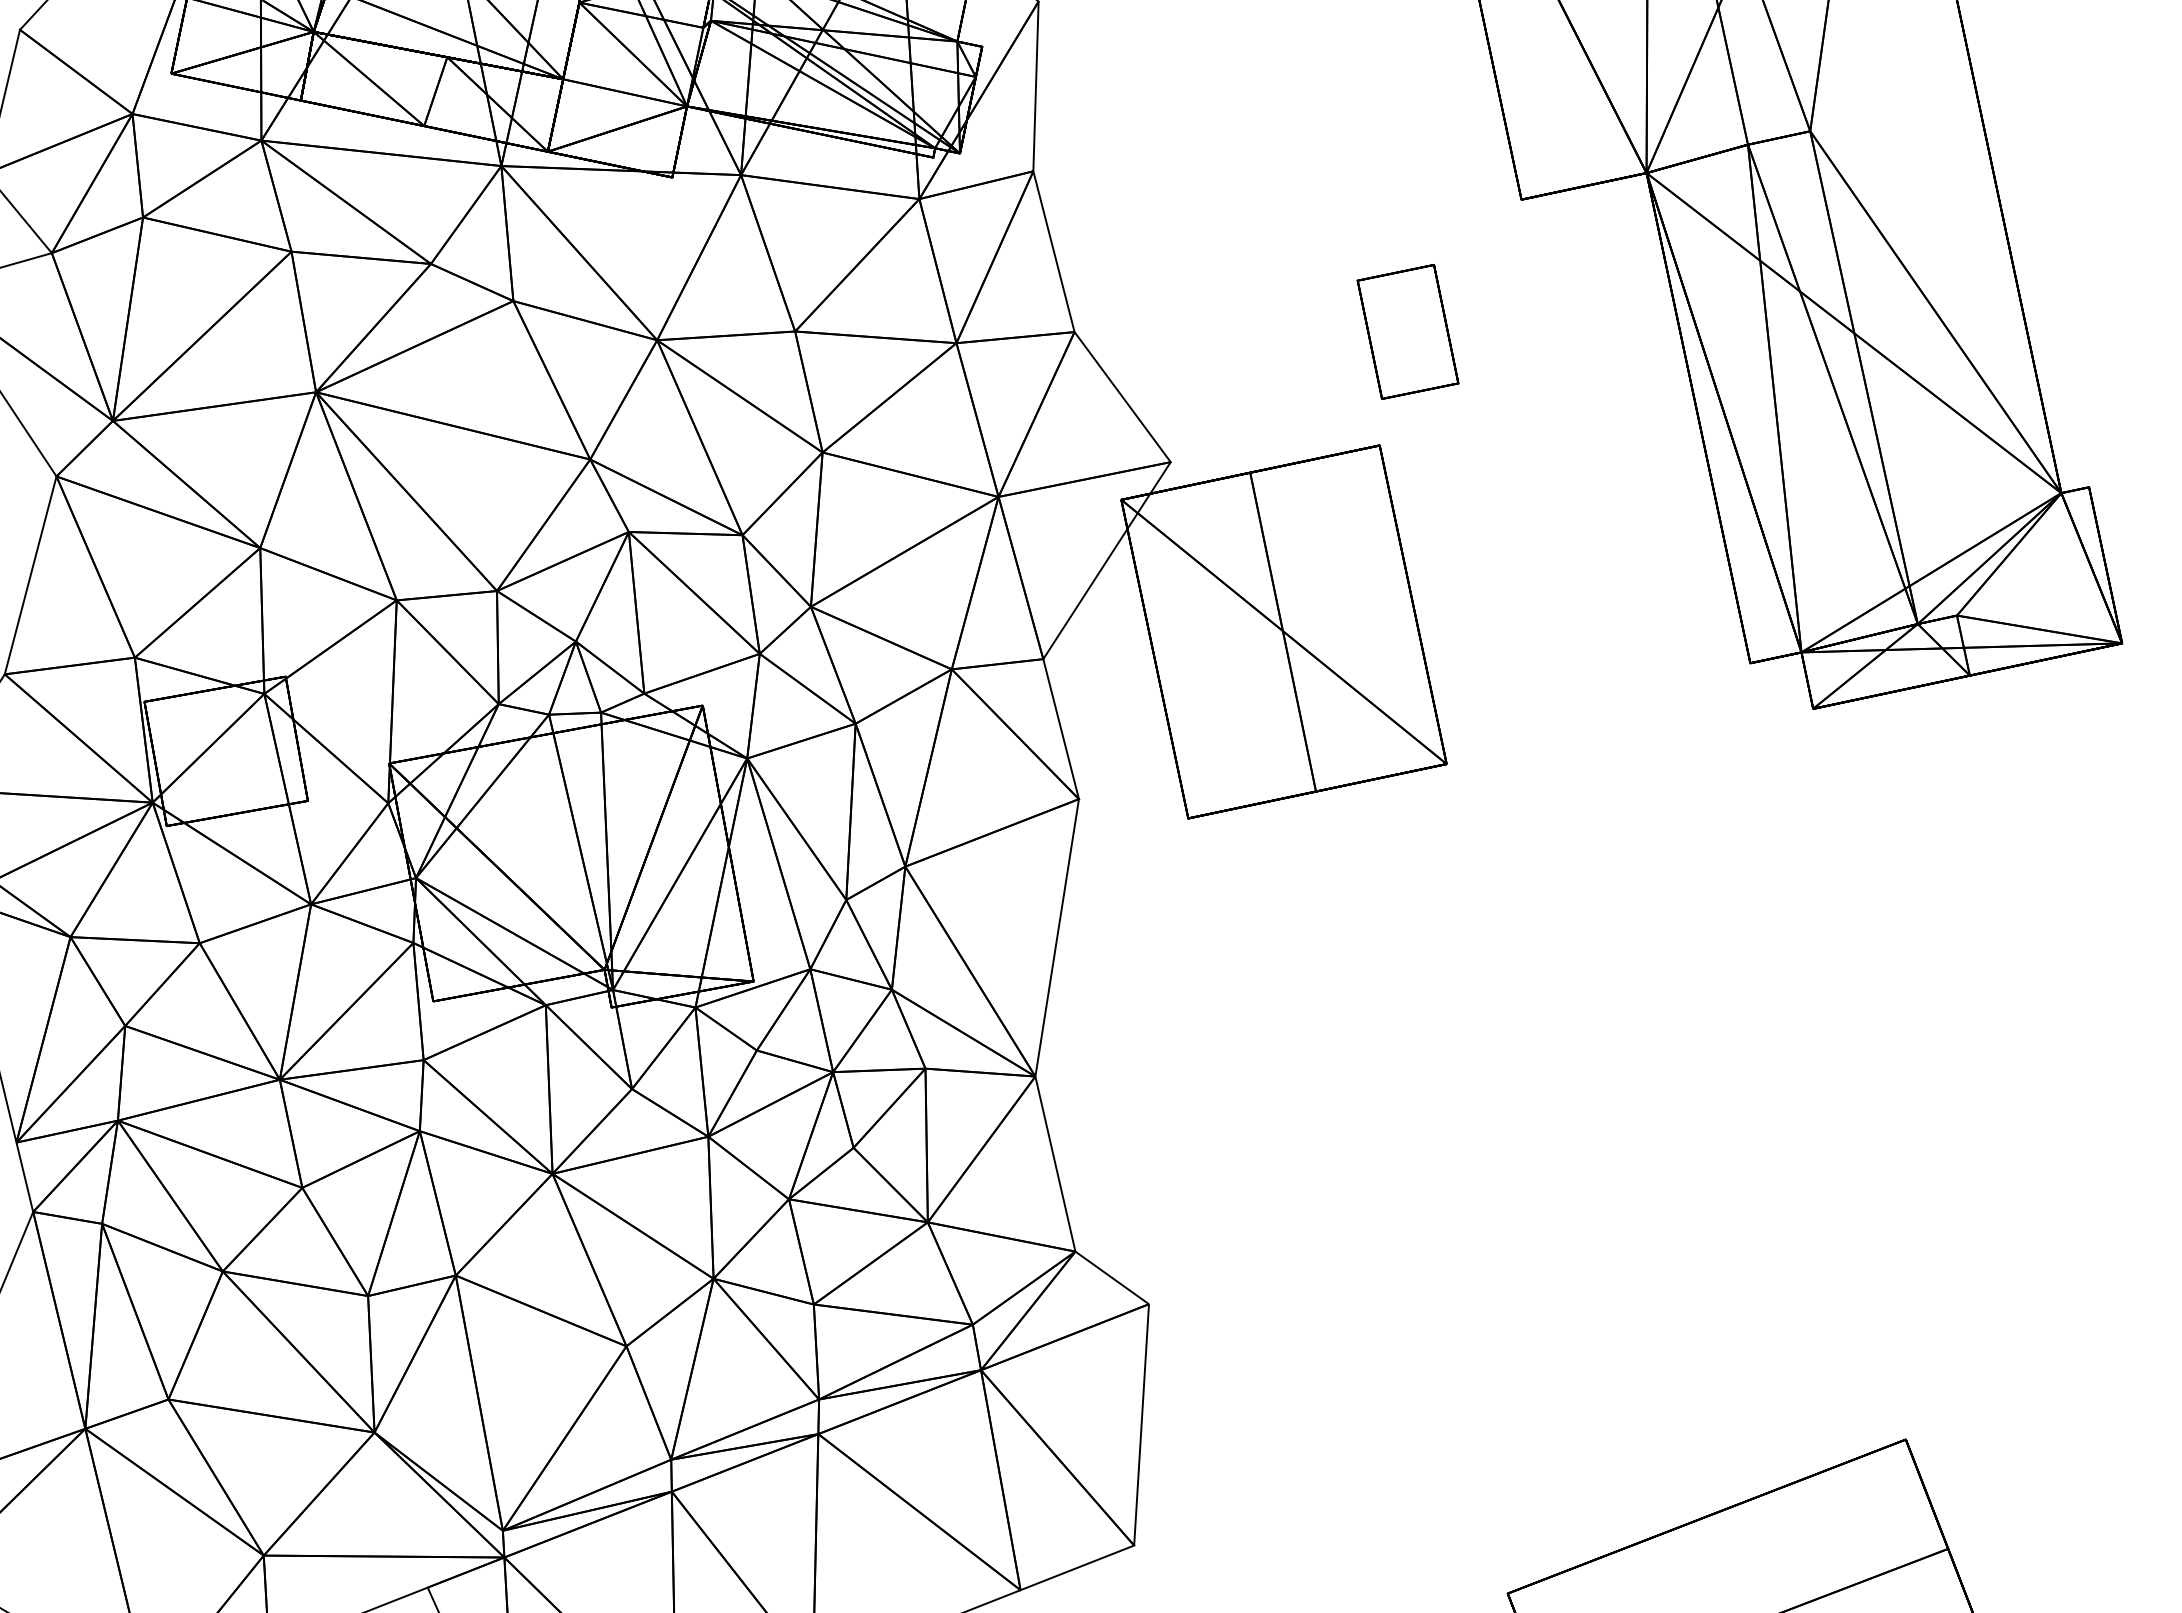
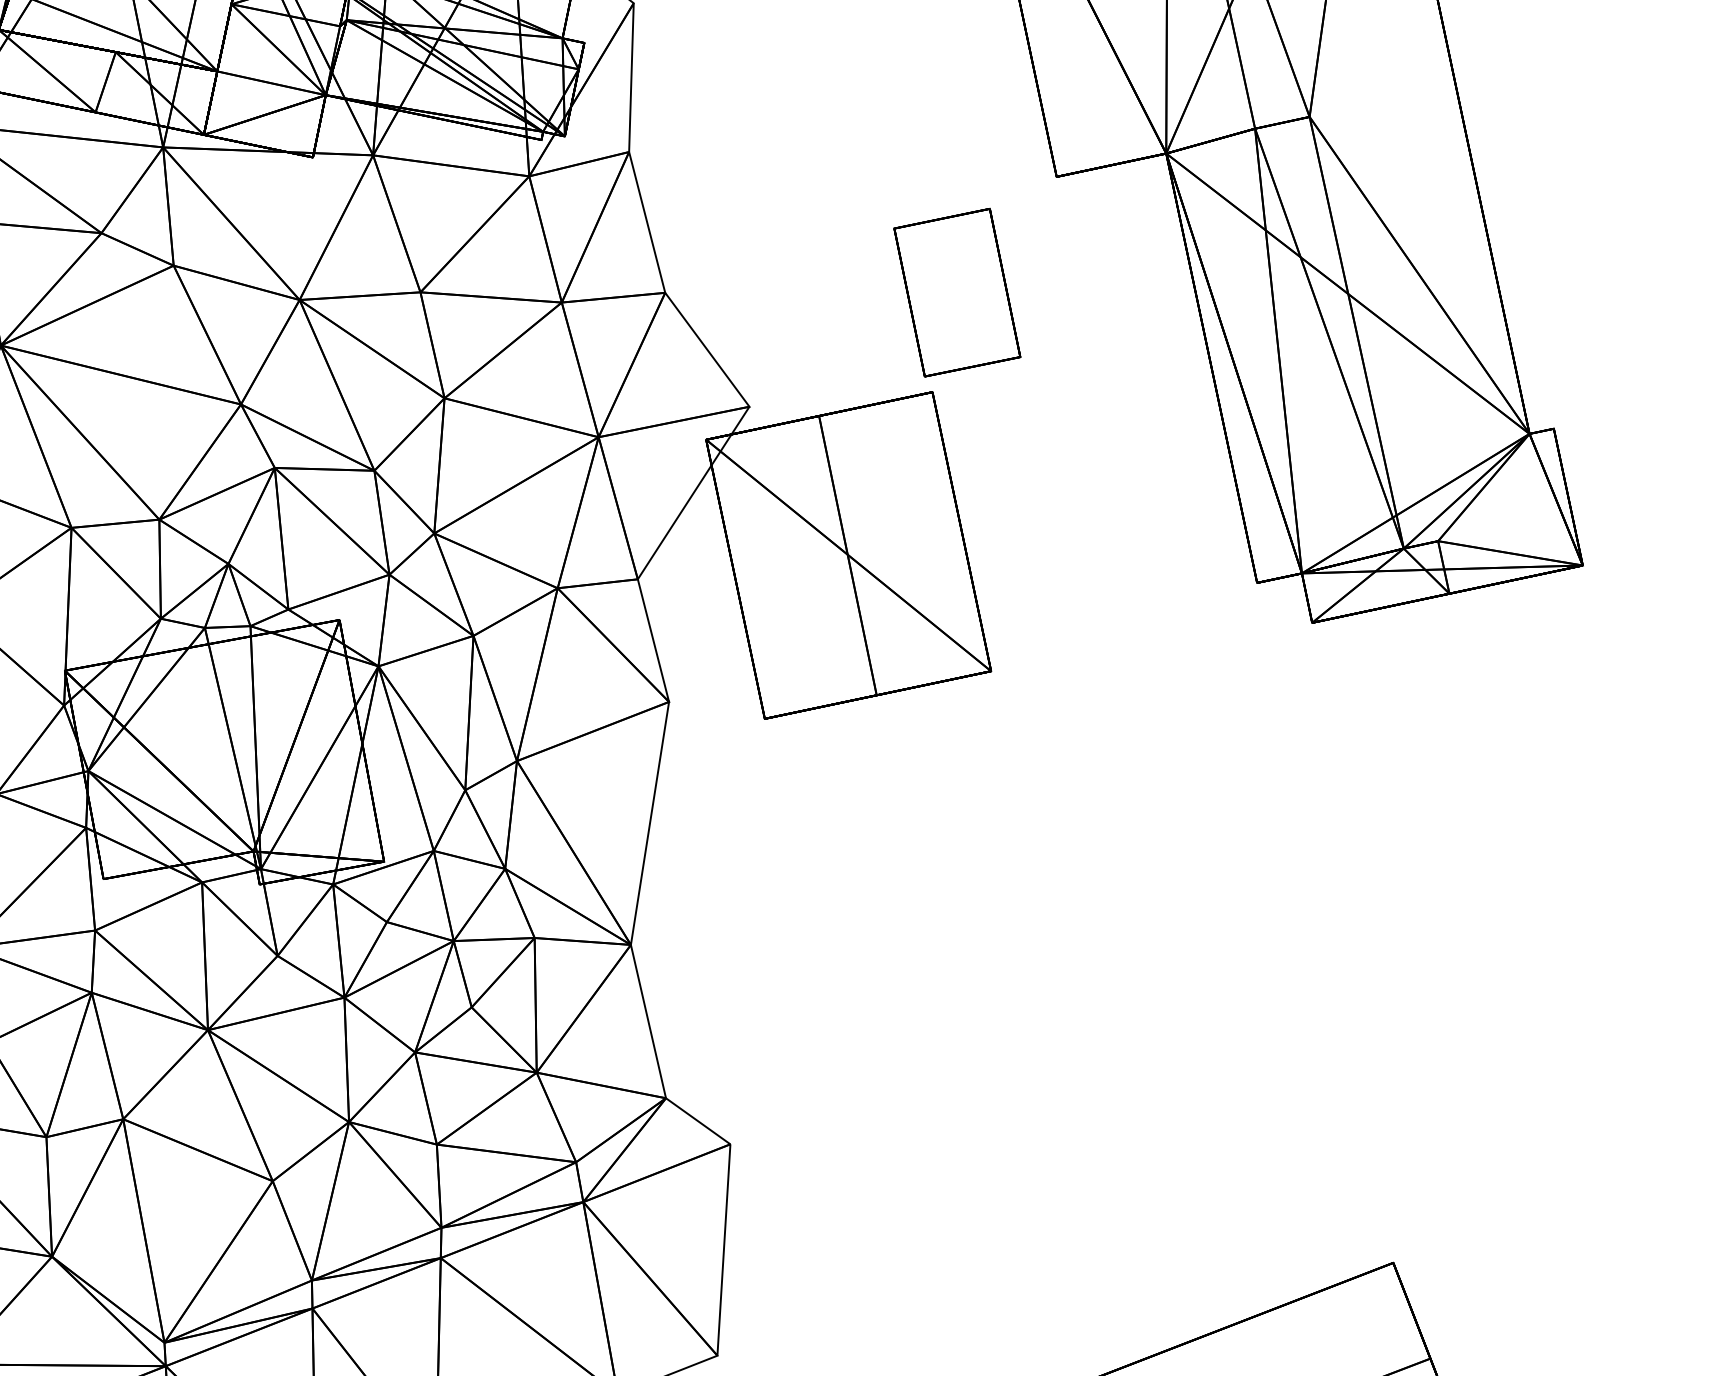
part: (1407, 331) -> (956, 292), size x1.43

